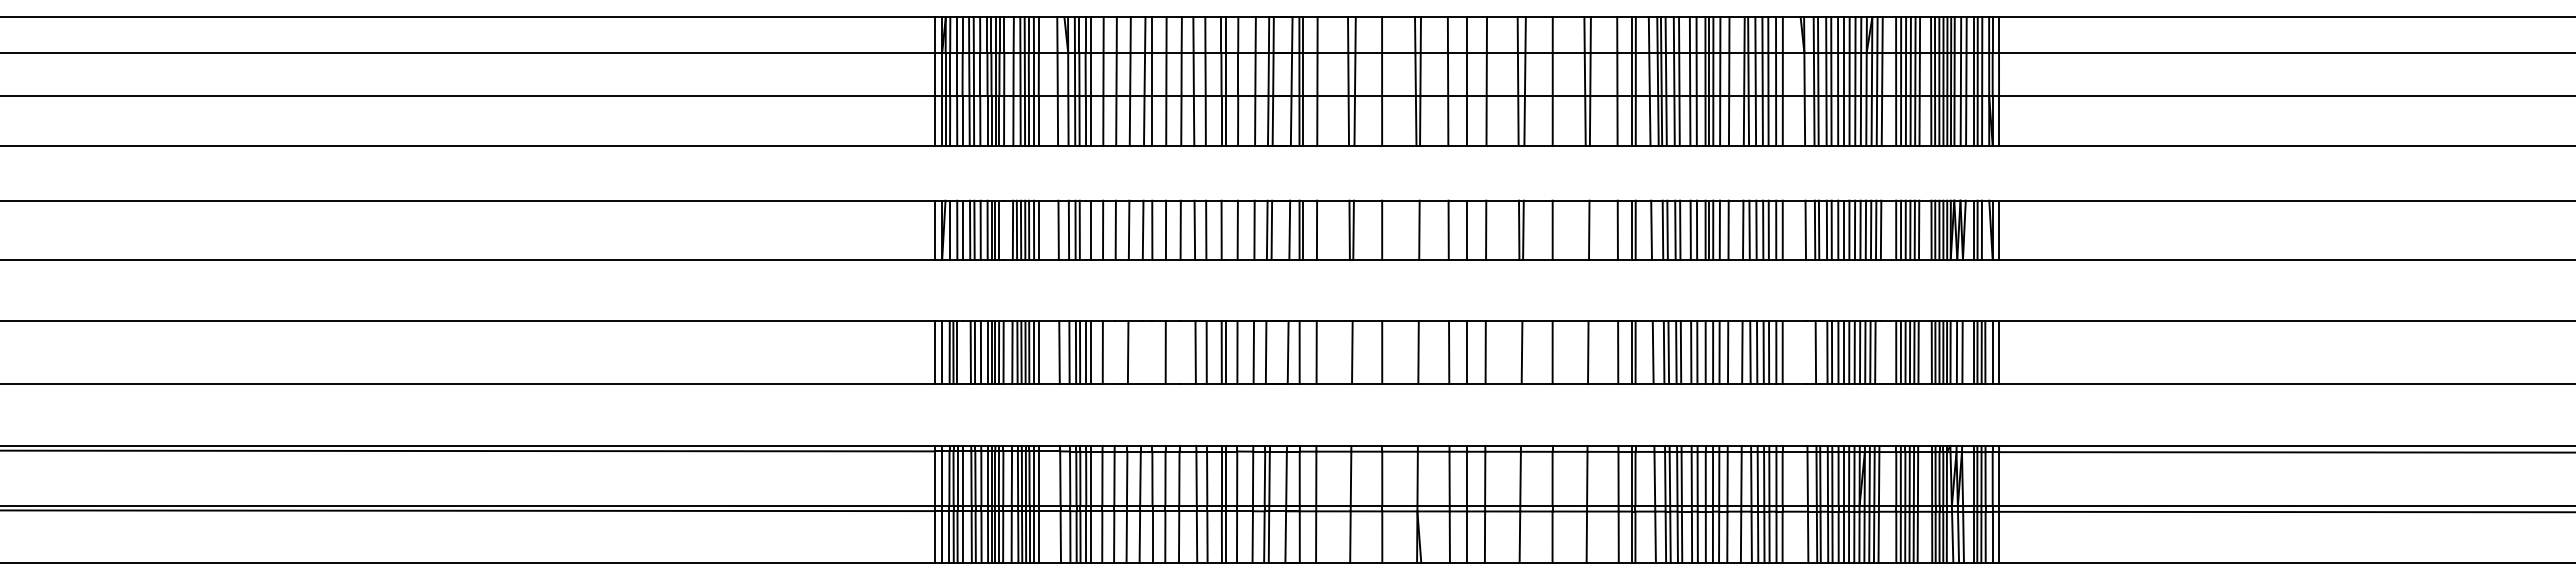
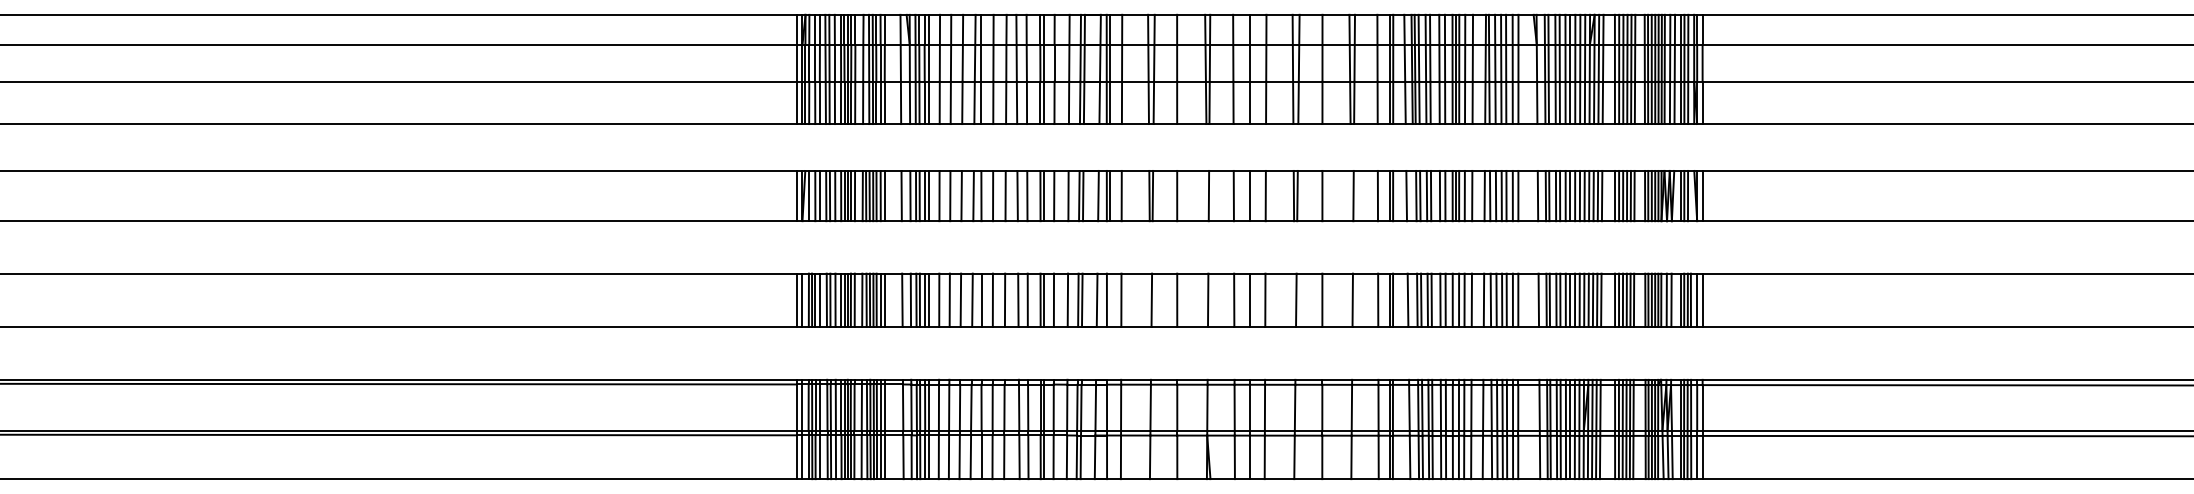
line: (1003, 229) -> (854, 195), added
line: (1085, 229) -> (924, 195), added
line: (1225, 229) -> (1043, 195), added
line: (962, 352) -> (819, 300), added
line: (1115, 352) -> (950, 300), added
line: (1141, 352) -> (972, 300), added
line: (1152, 352) -> (981, 300), added
line: (1179, 352) -> (1004, 300), added
line: (1270, 352) -> (1082, 300), added
line: (1806, 352) -> (1538, 300), added
line: (1819, 352) -> (1549, 300), added
line: (1879, 352) -> (1600, 300), added

